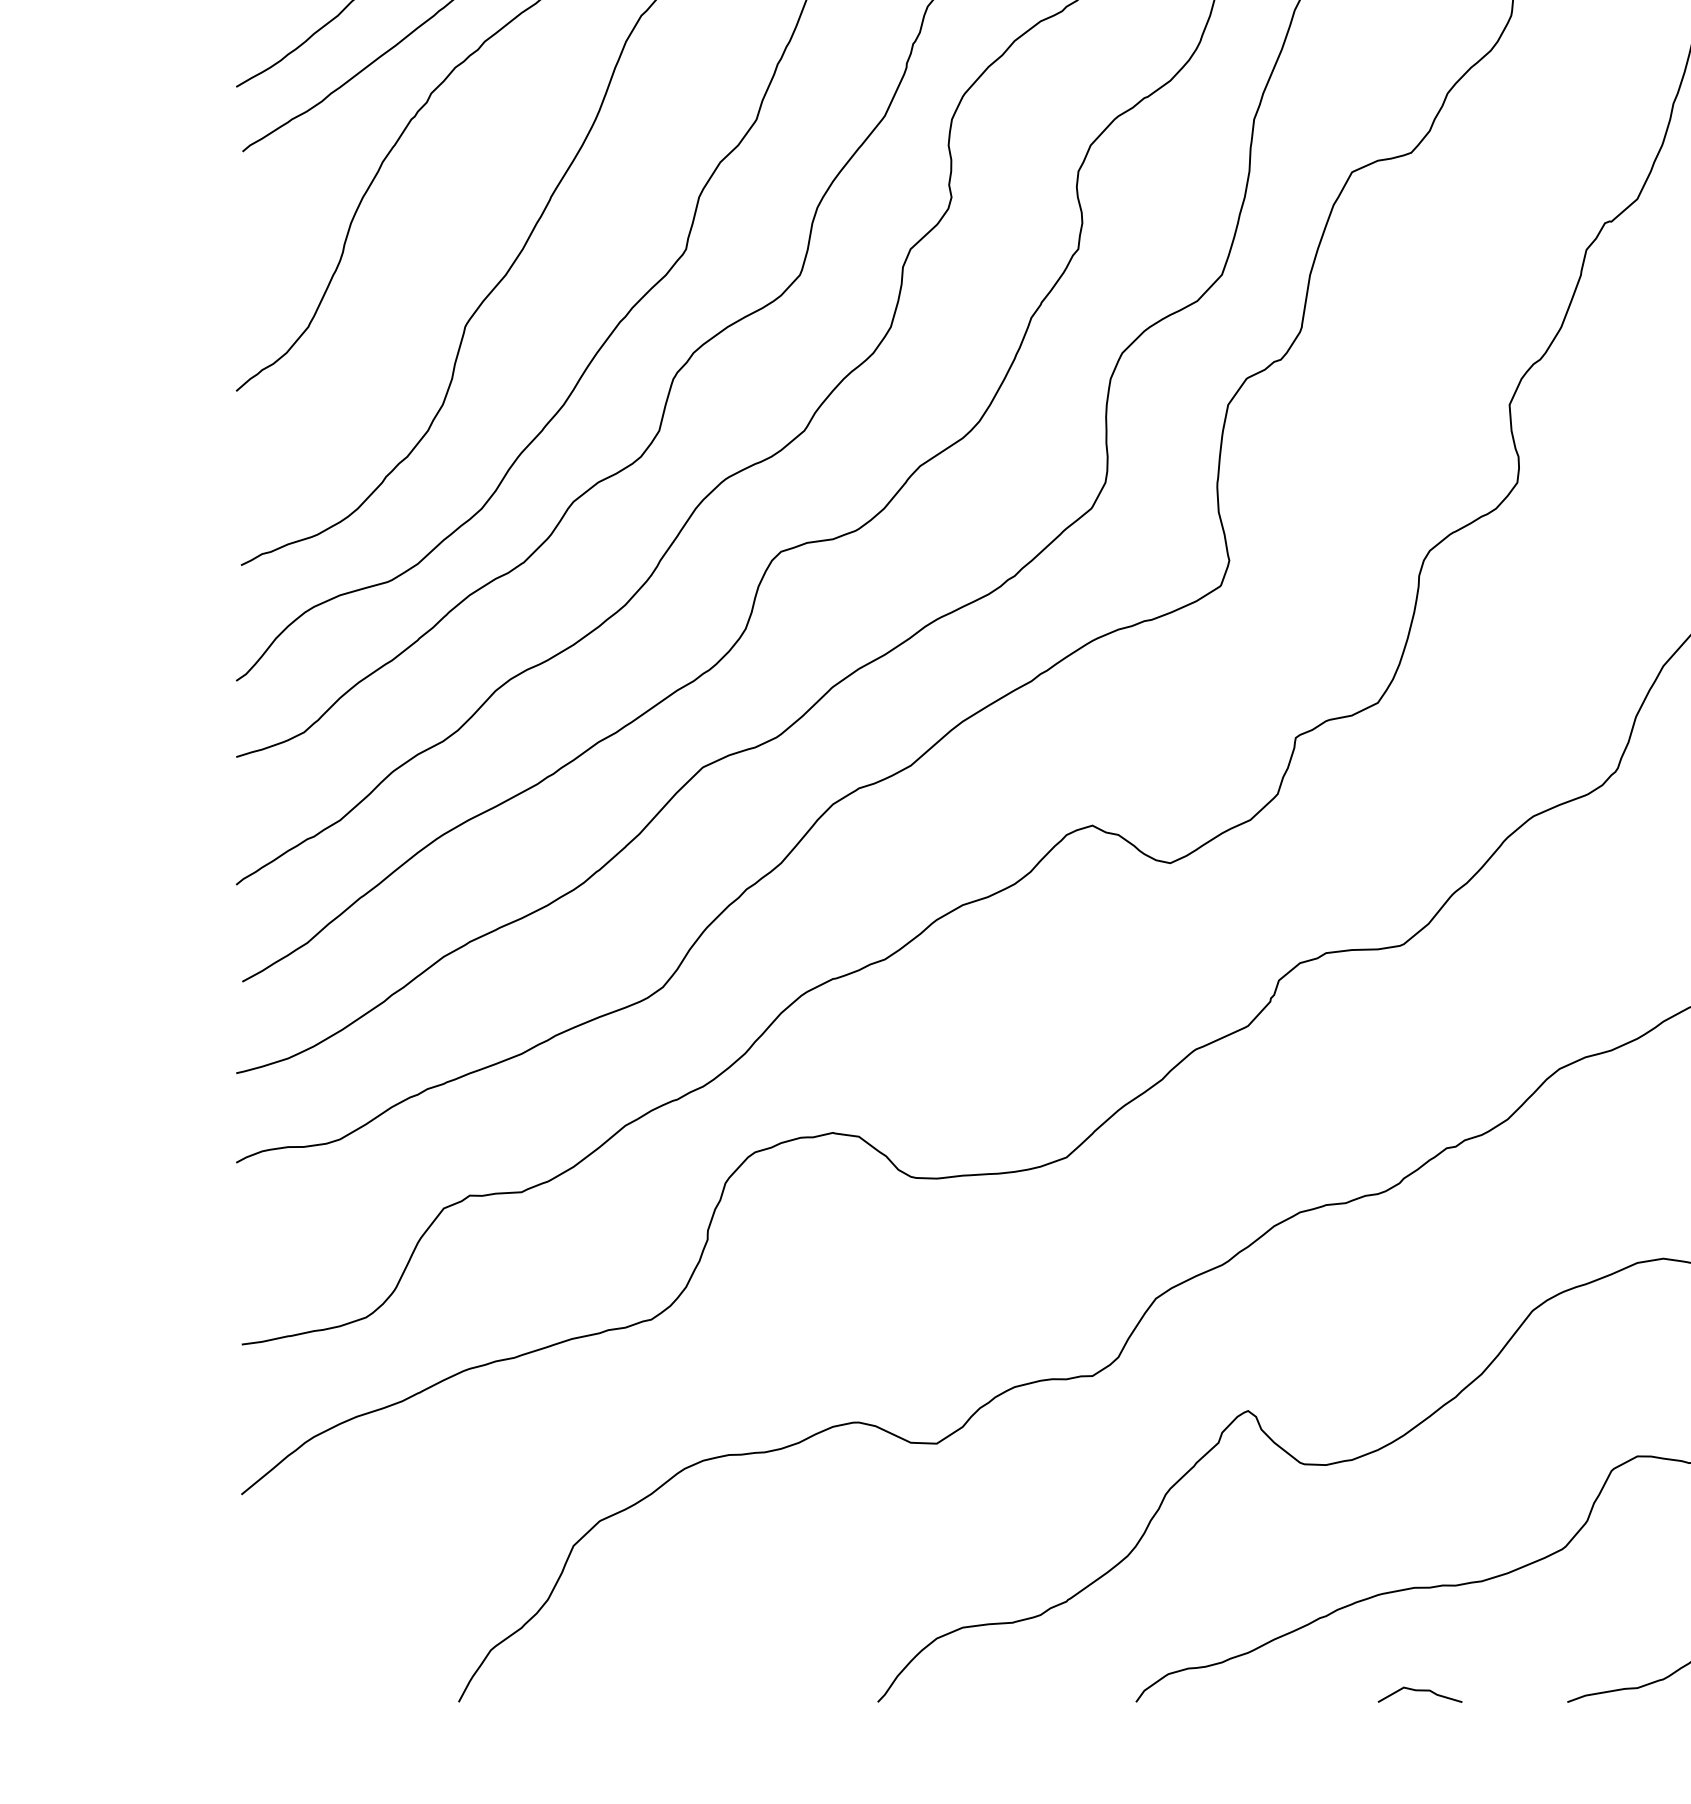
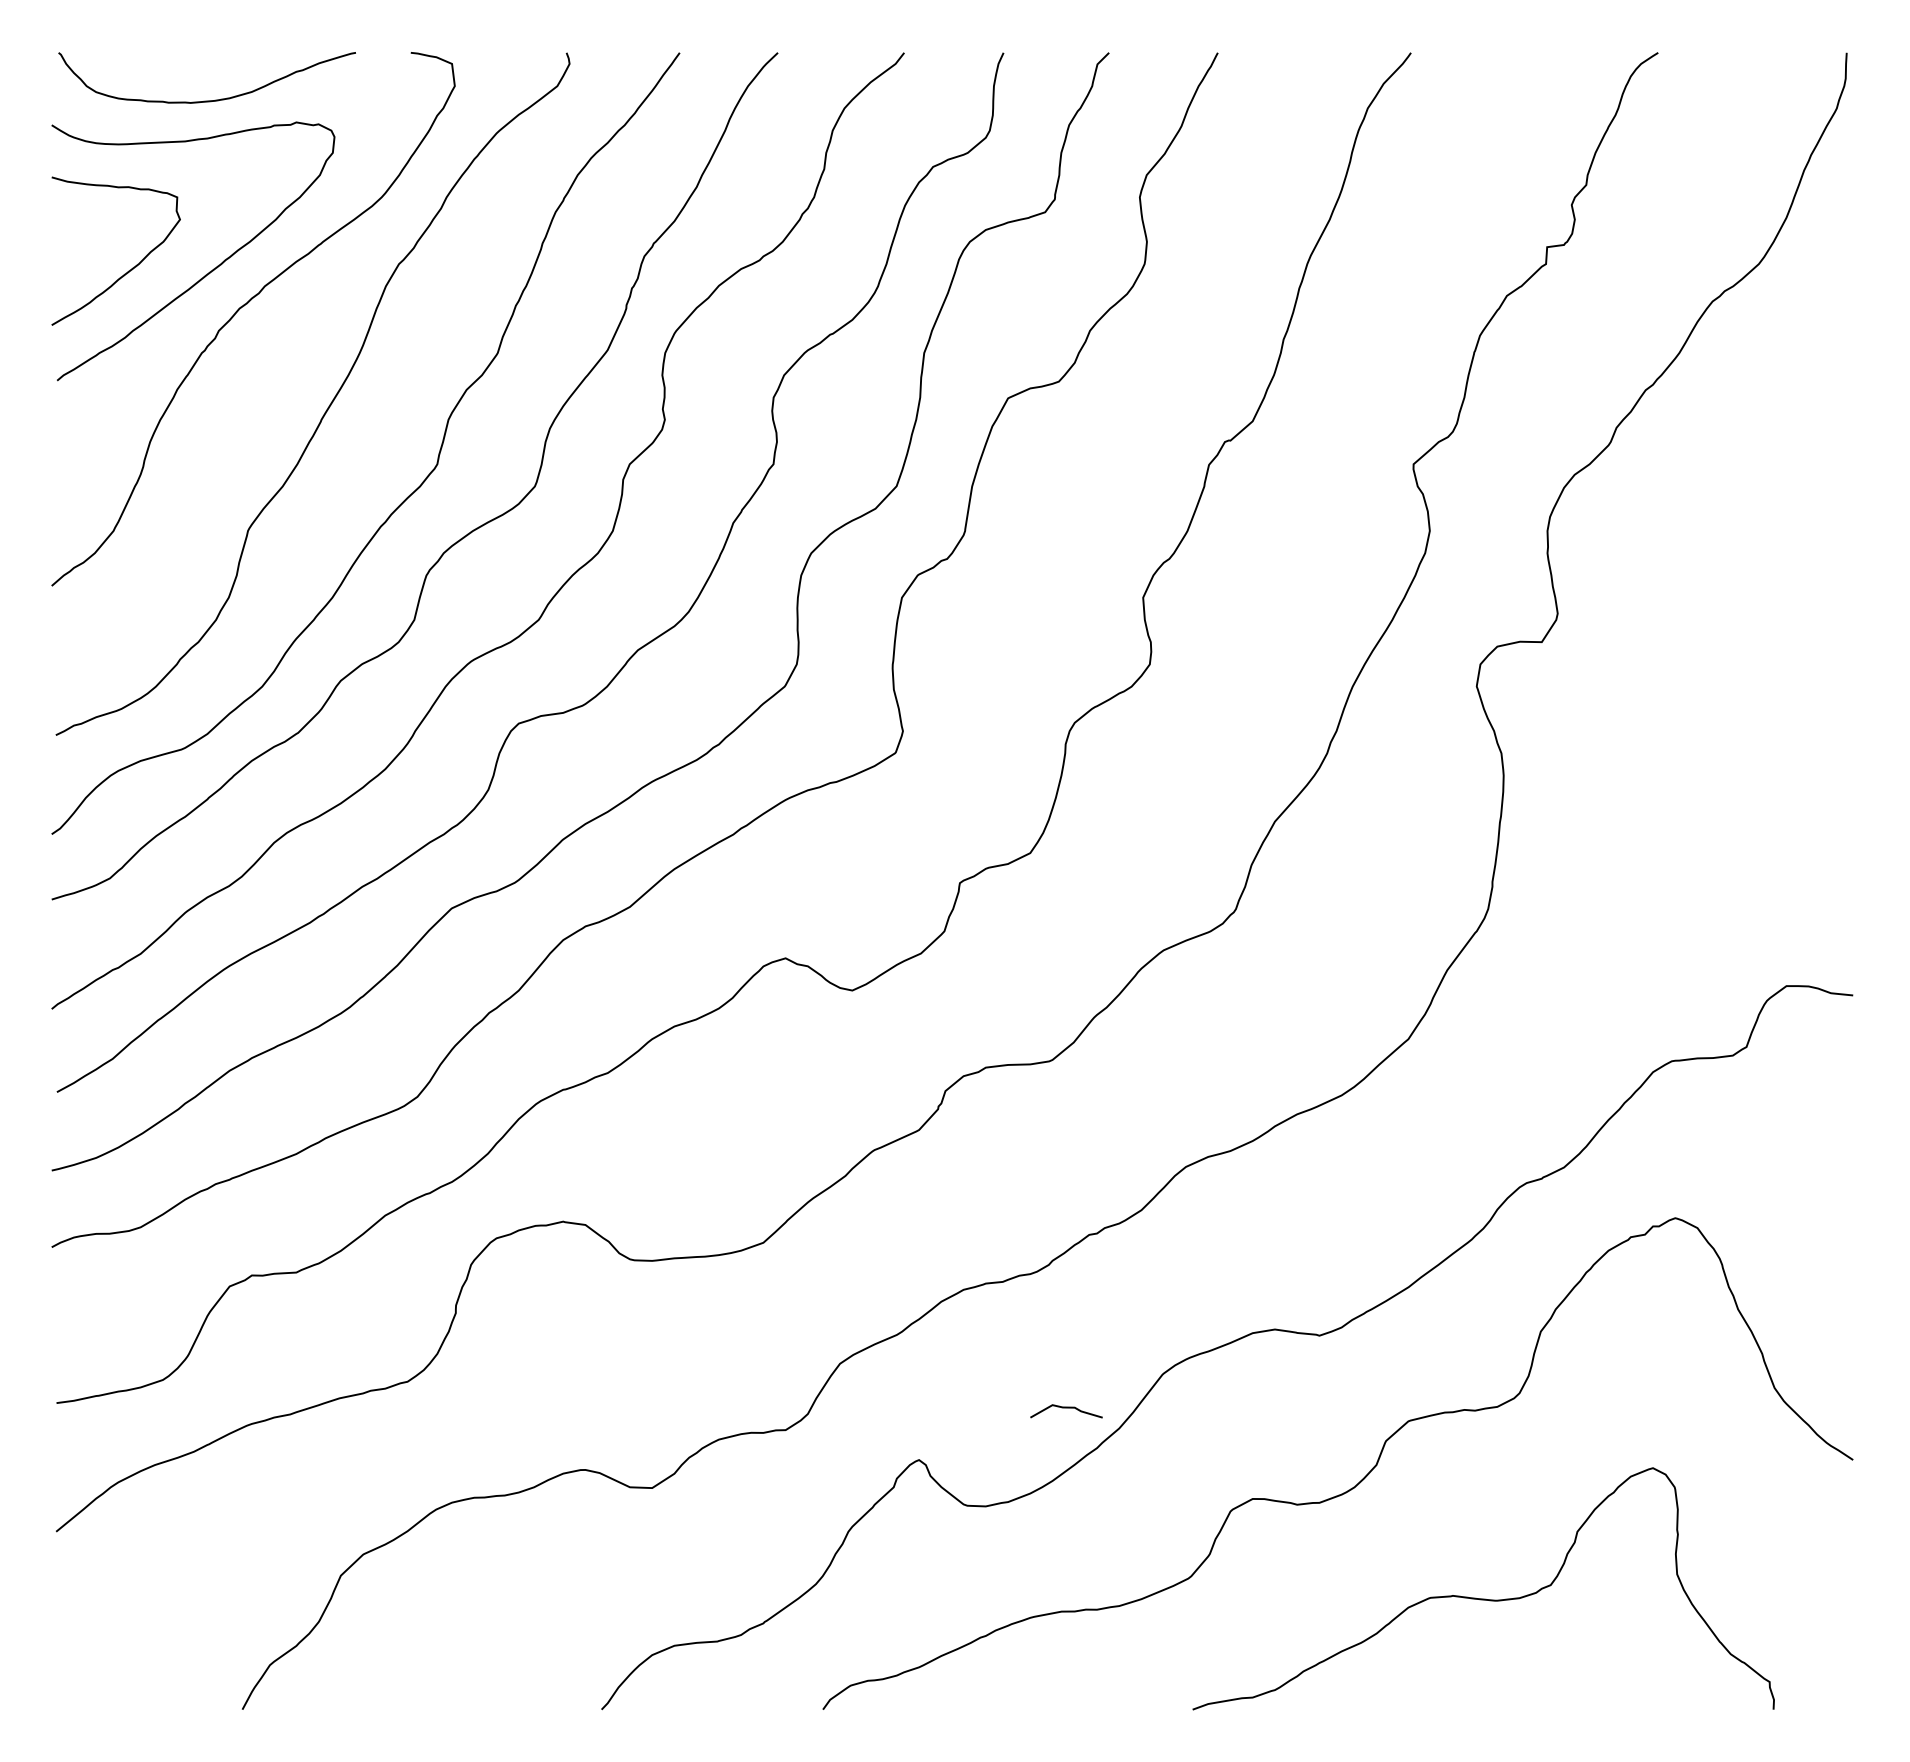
curve: (1420, 1691) -> (1066, 1408), moved

